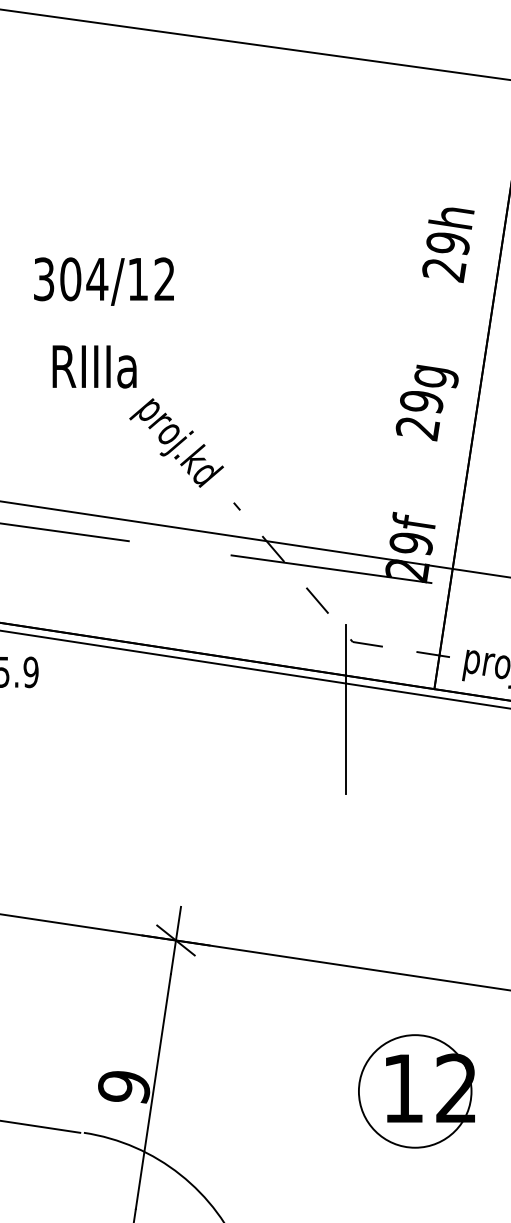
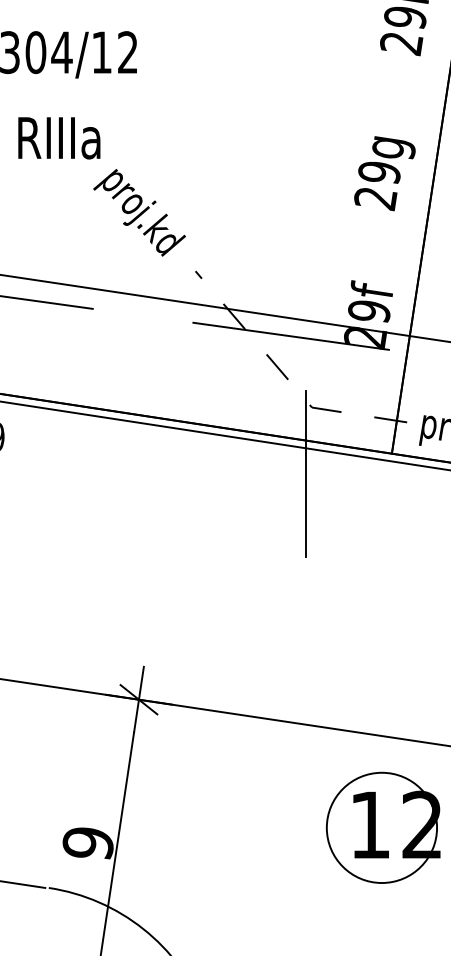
part: (416, 1091) -> (383, 827), moved

